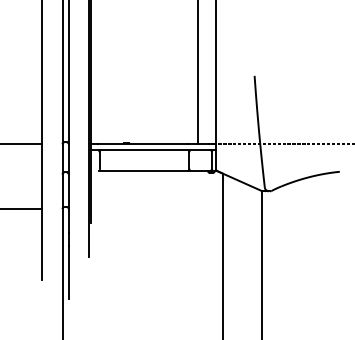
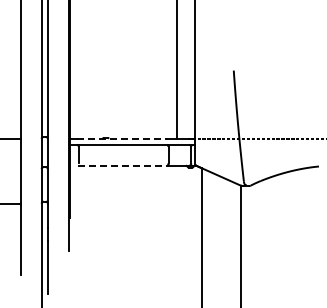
line: (142, 143) -> (121, 138), solid -> dashed
line: (143, 170) -> (122, 165), solid -> dashed

